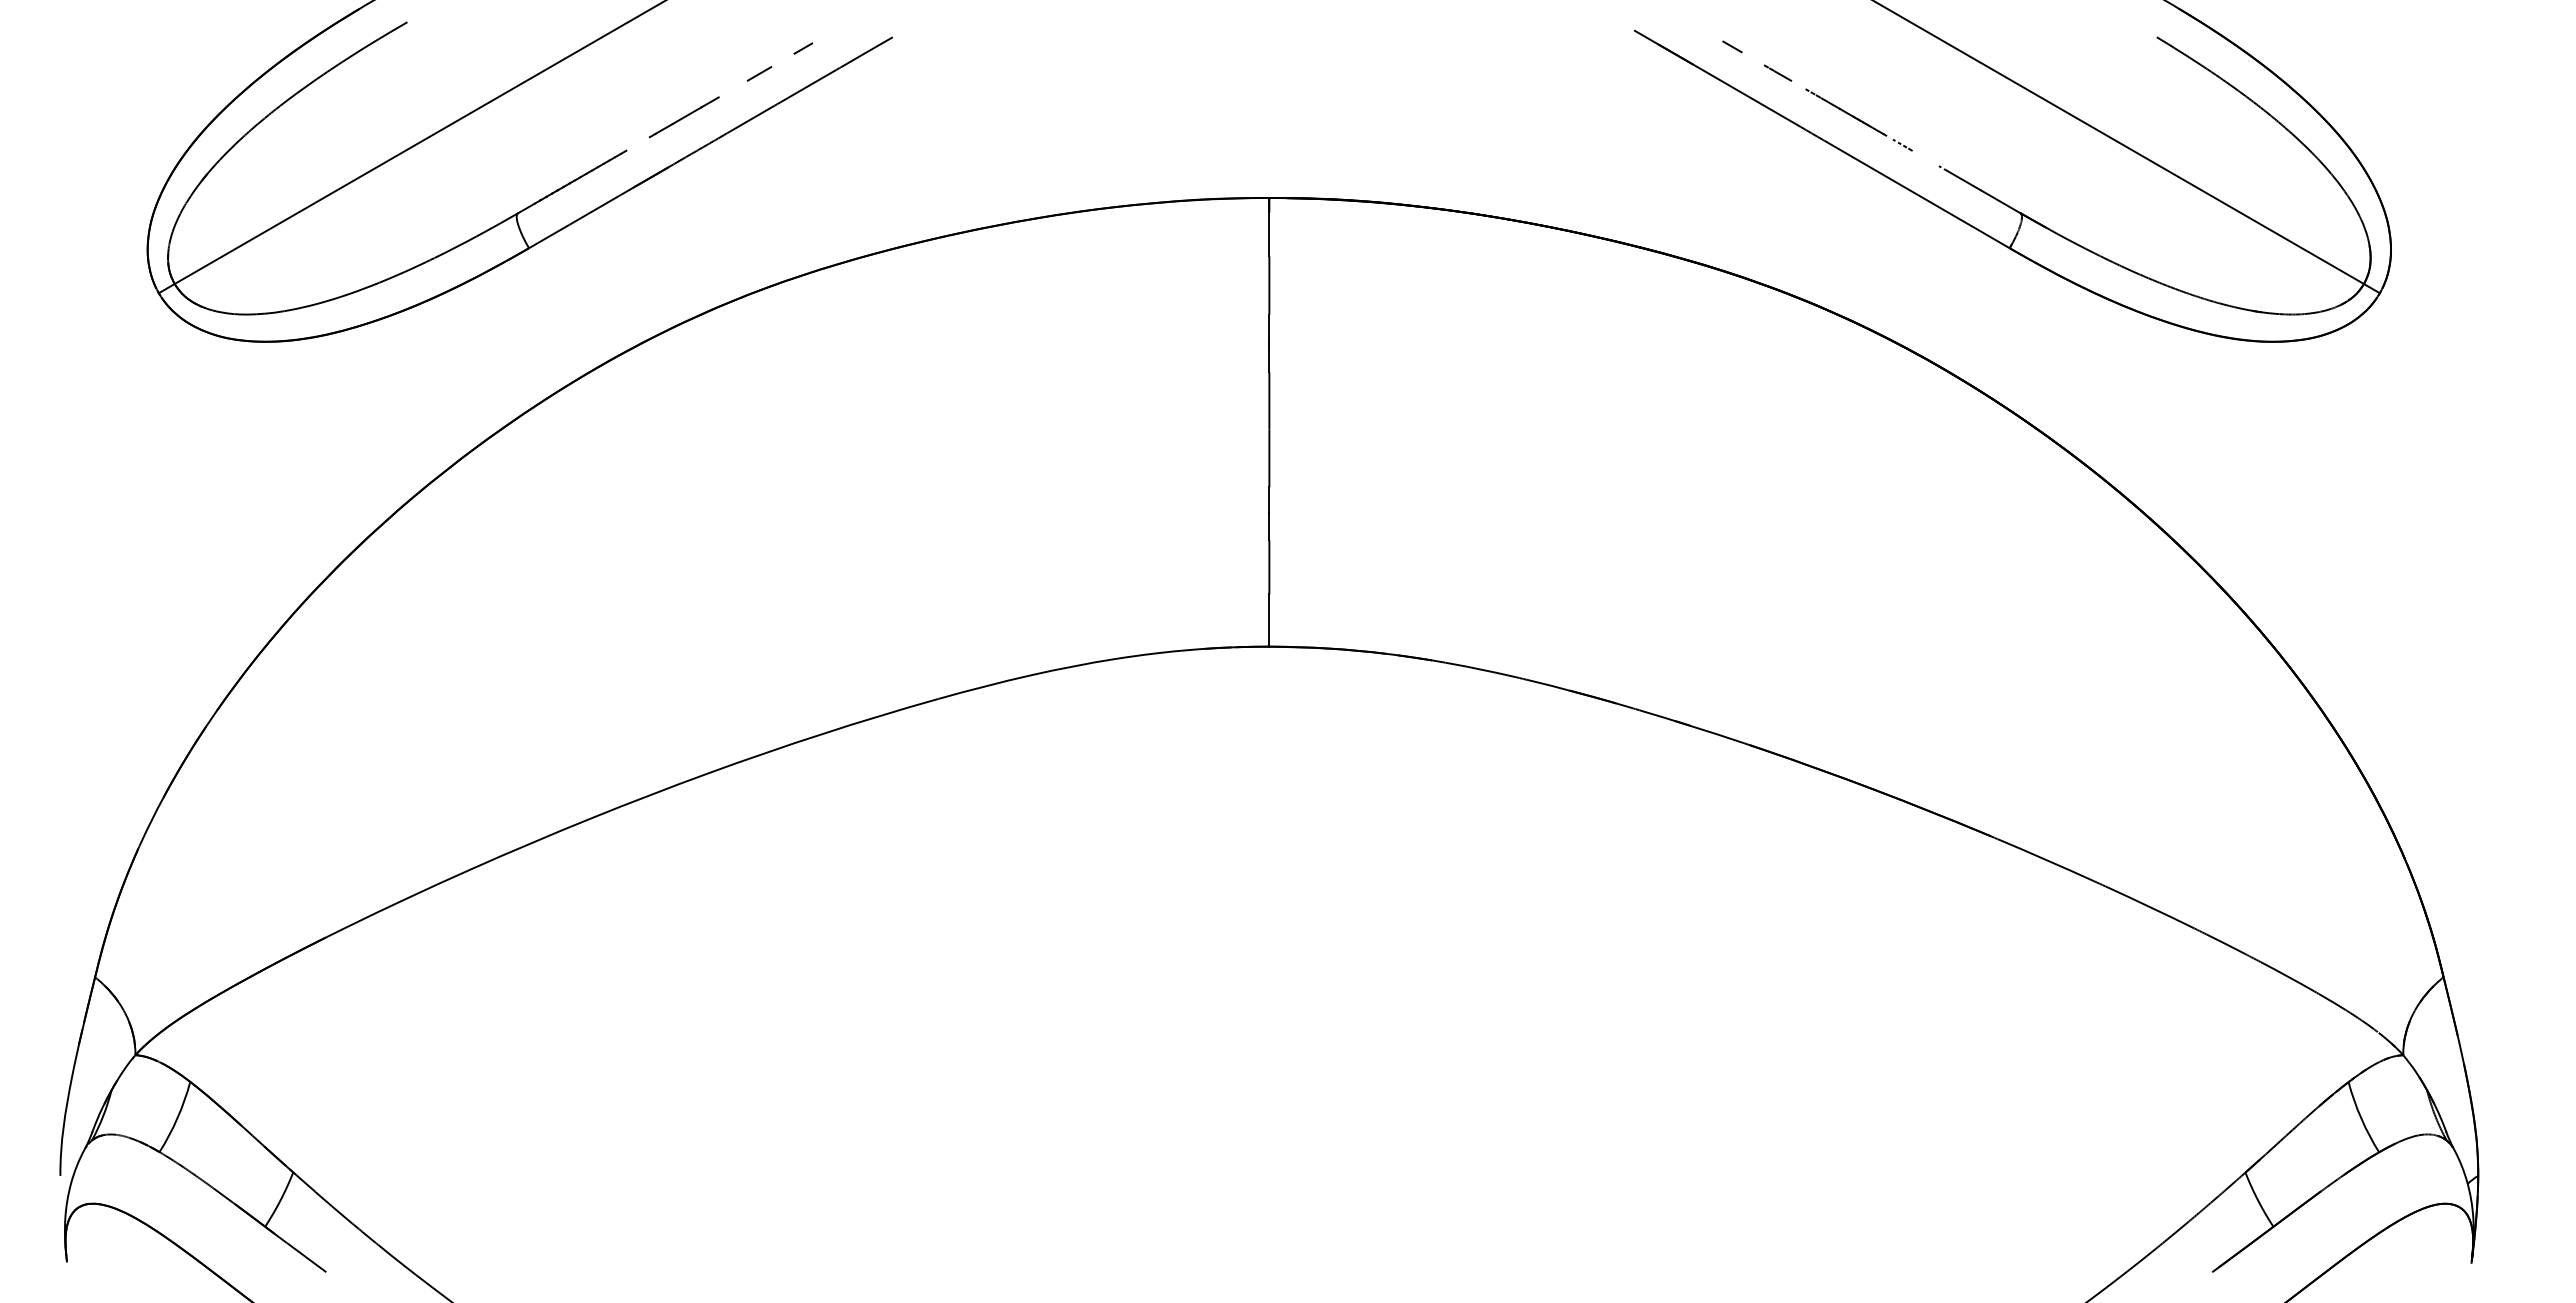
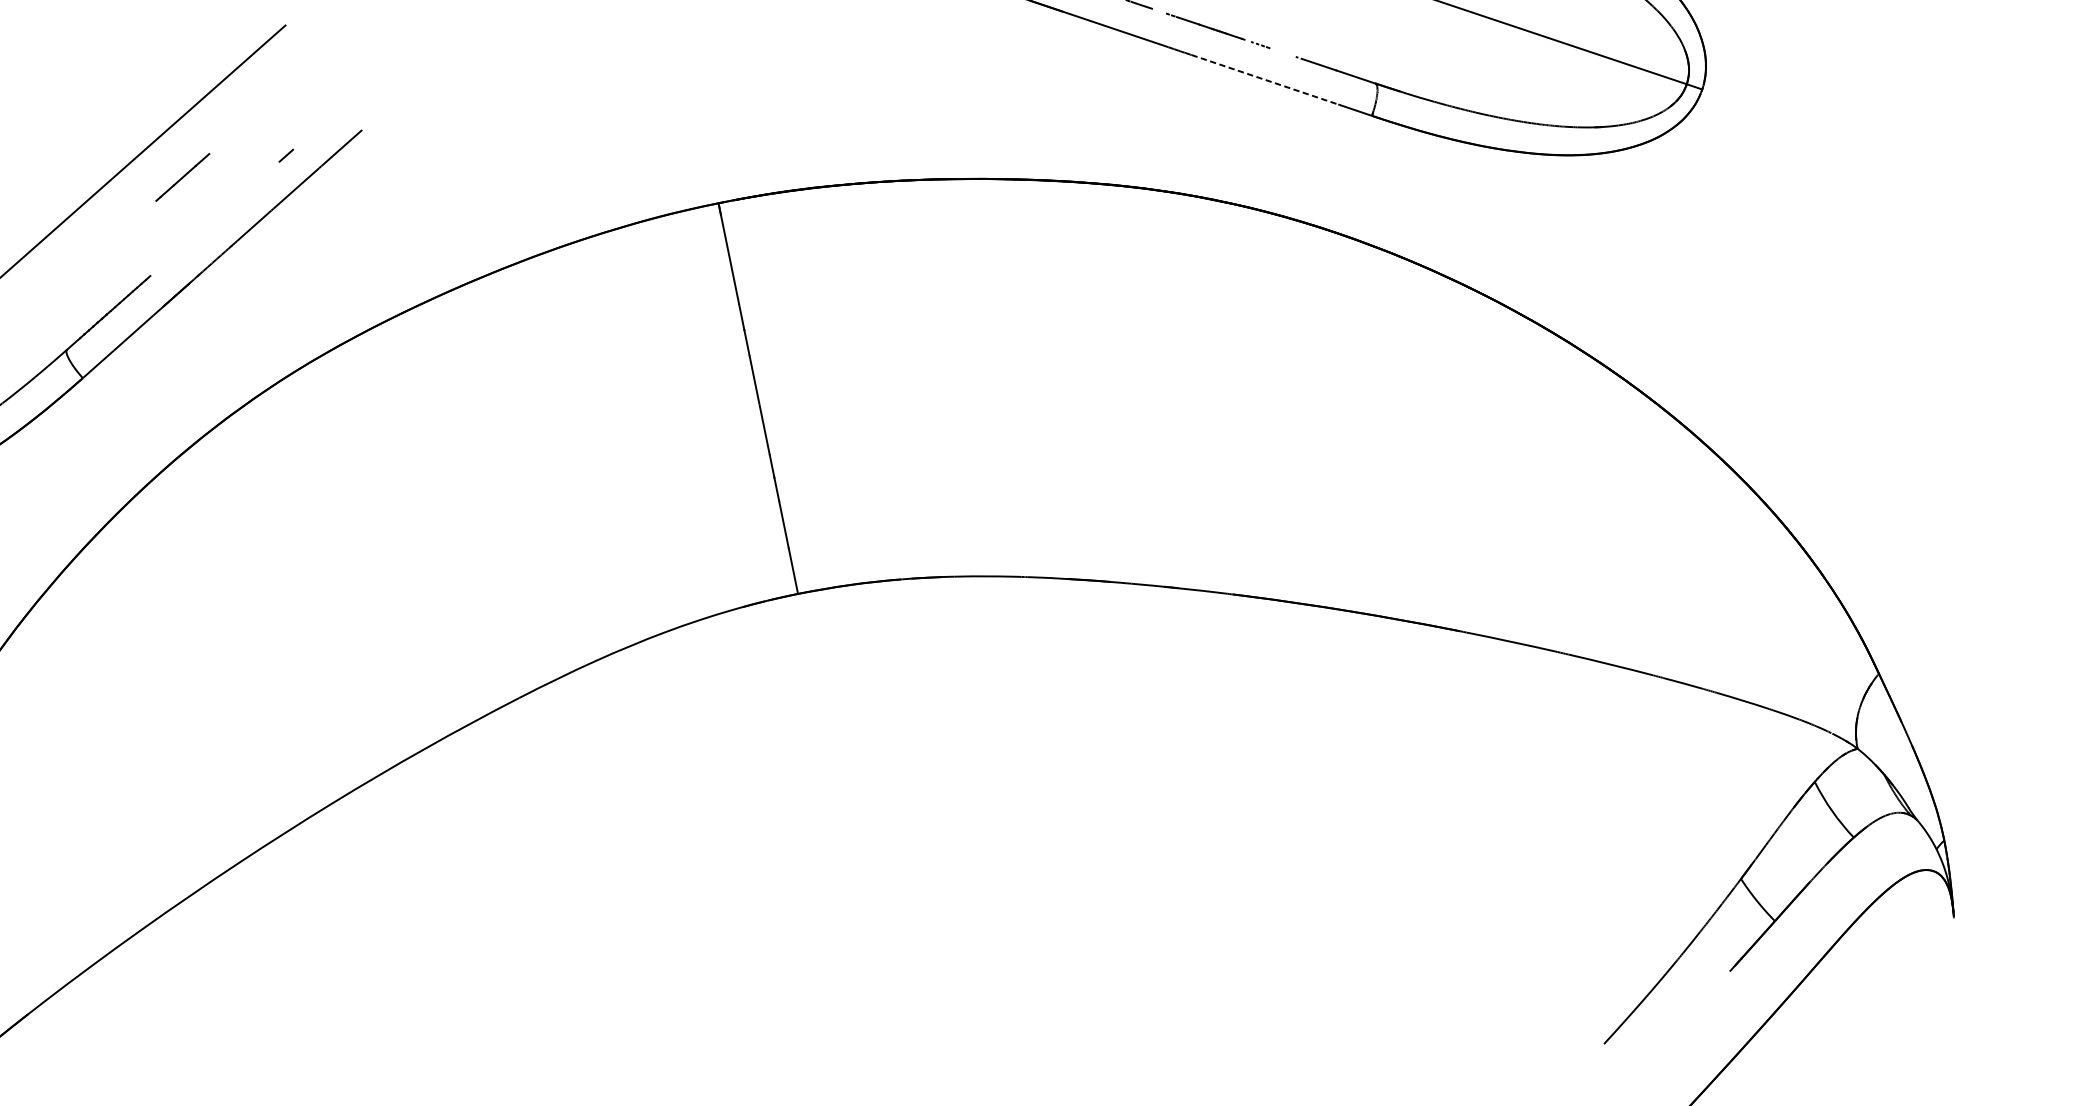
line: (759, 73) -> (252, 185), removed
line: (683, 117) -> (182, 177), moved
arc: (1899, 184) -> (1264, 79), solid -> dashed

